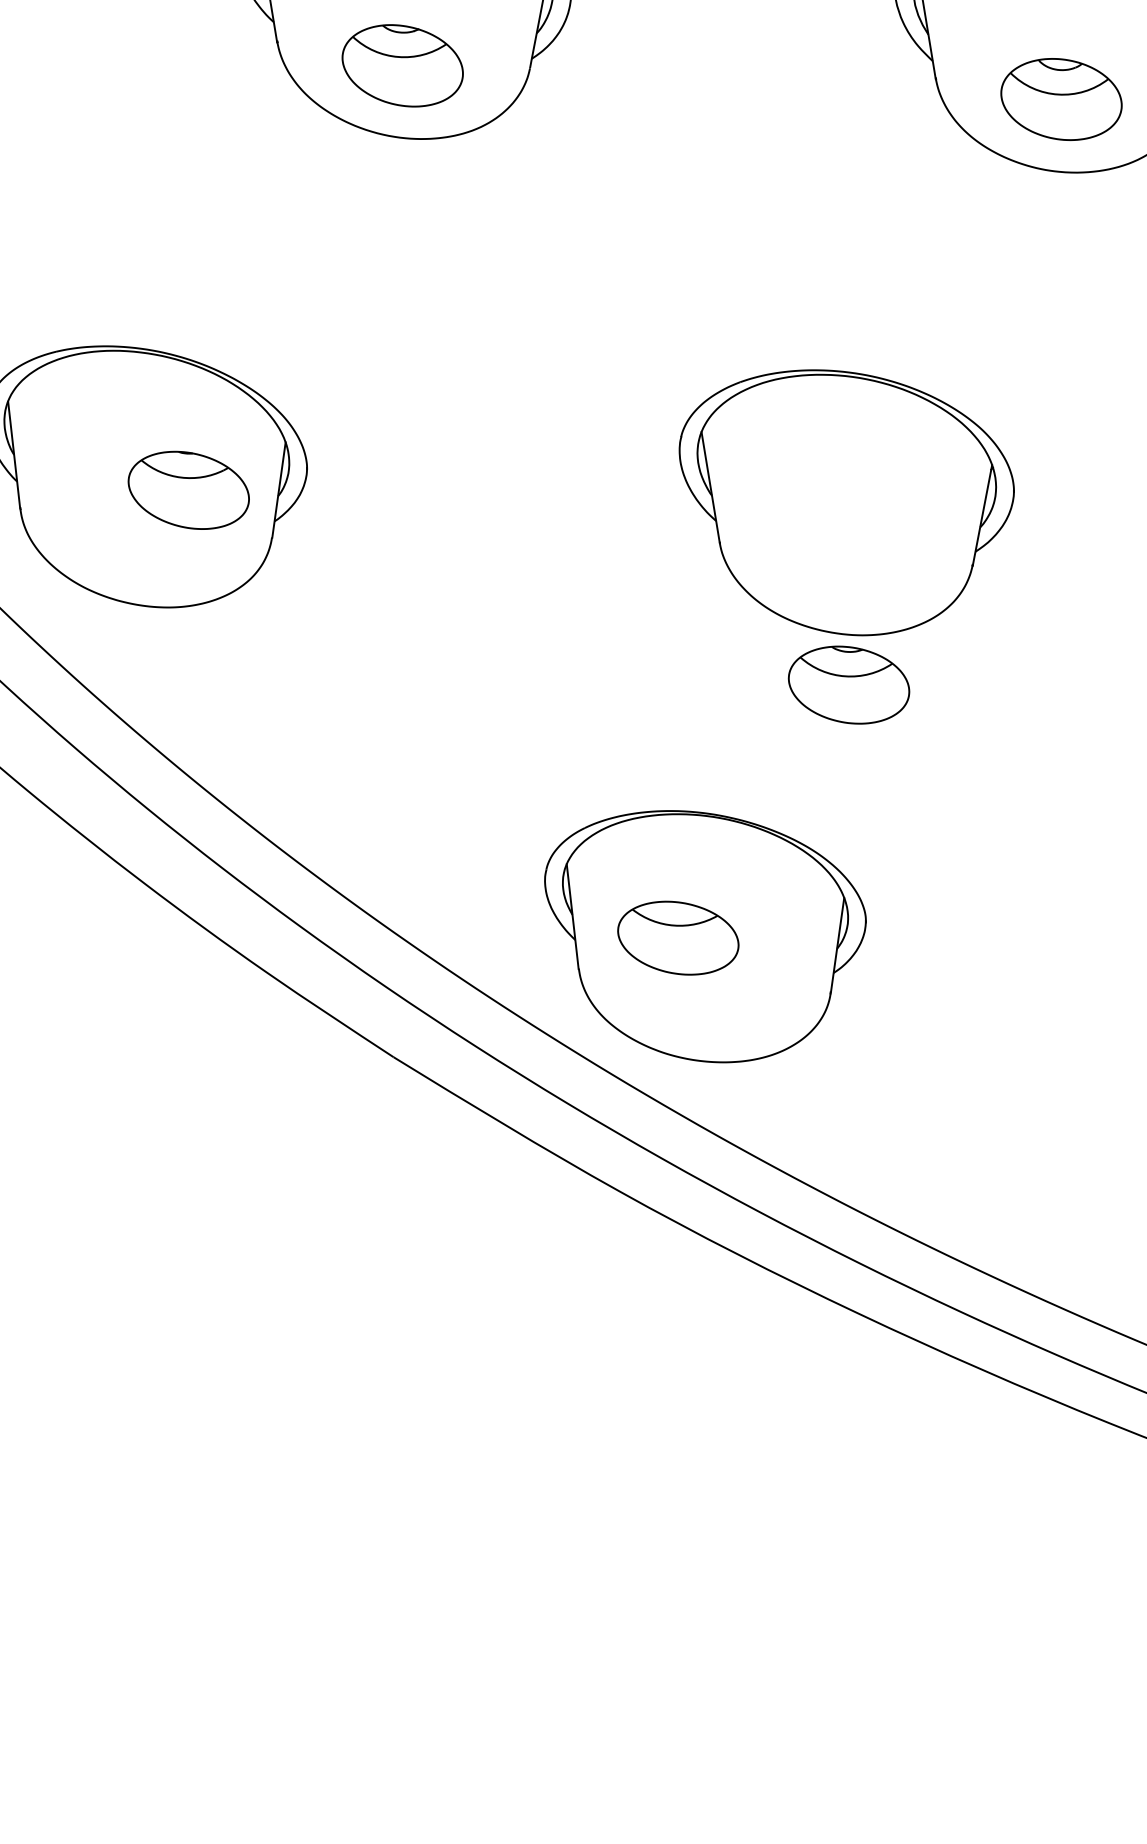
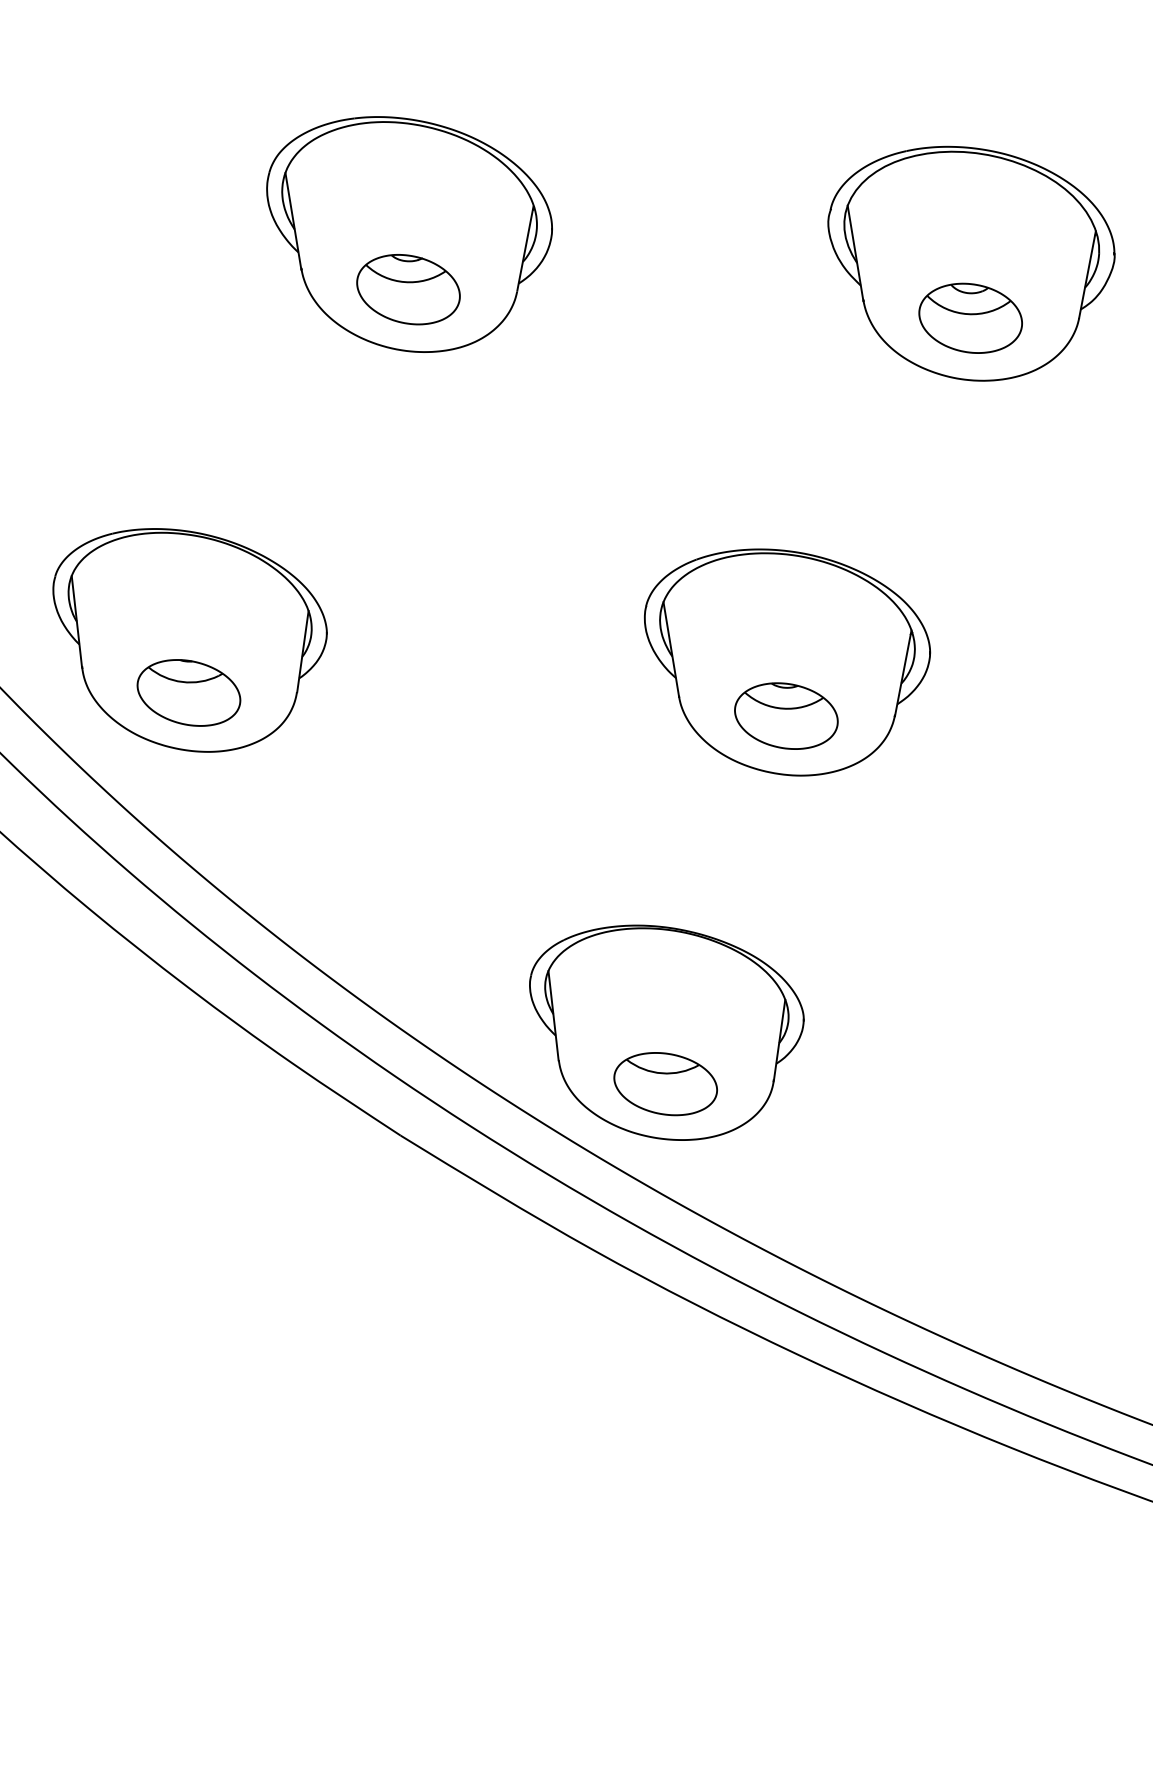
part: (188, 489) -> (188, 692), moved
part: (849, 684) -> (786, 715), moved
part: (678, 938) -> (665, 1084), moved

